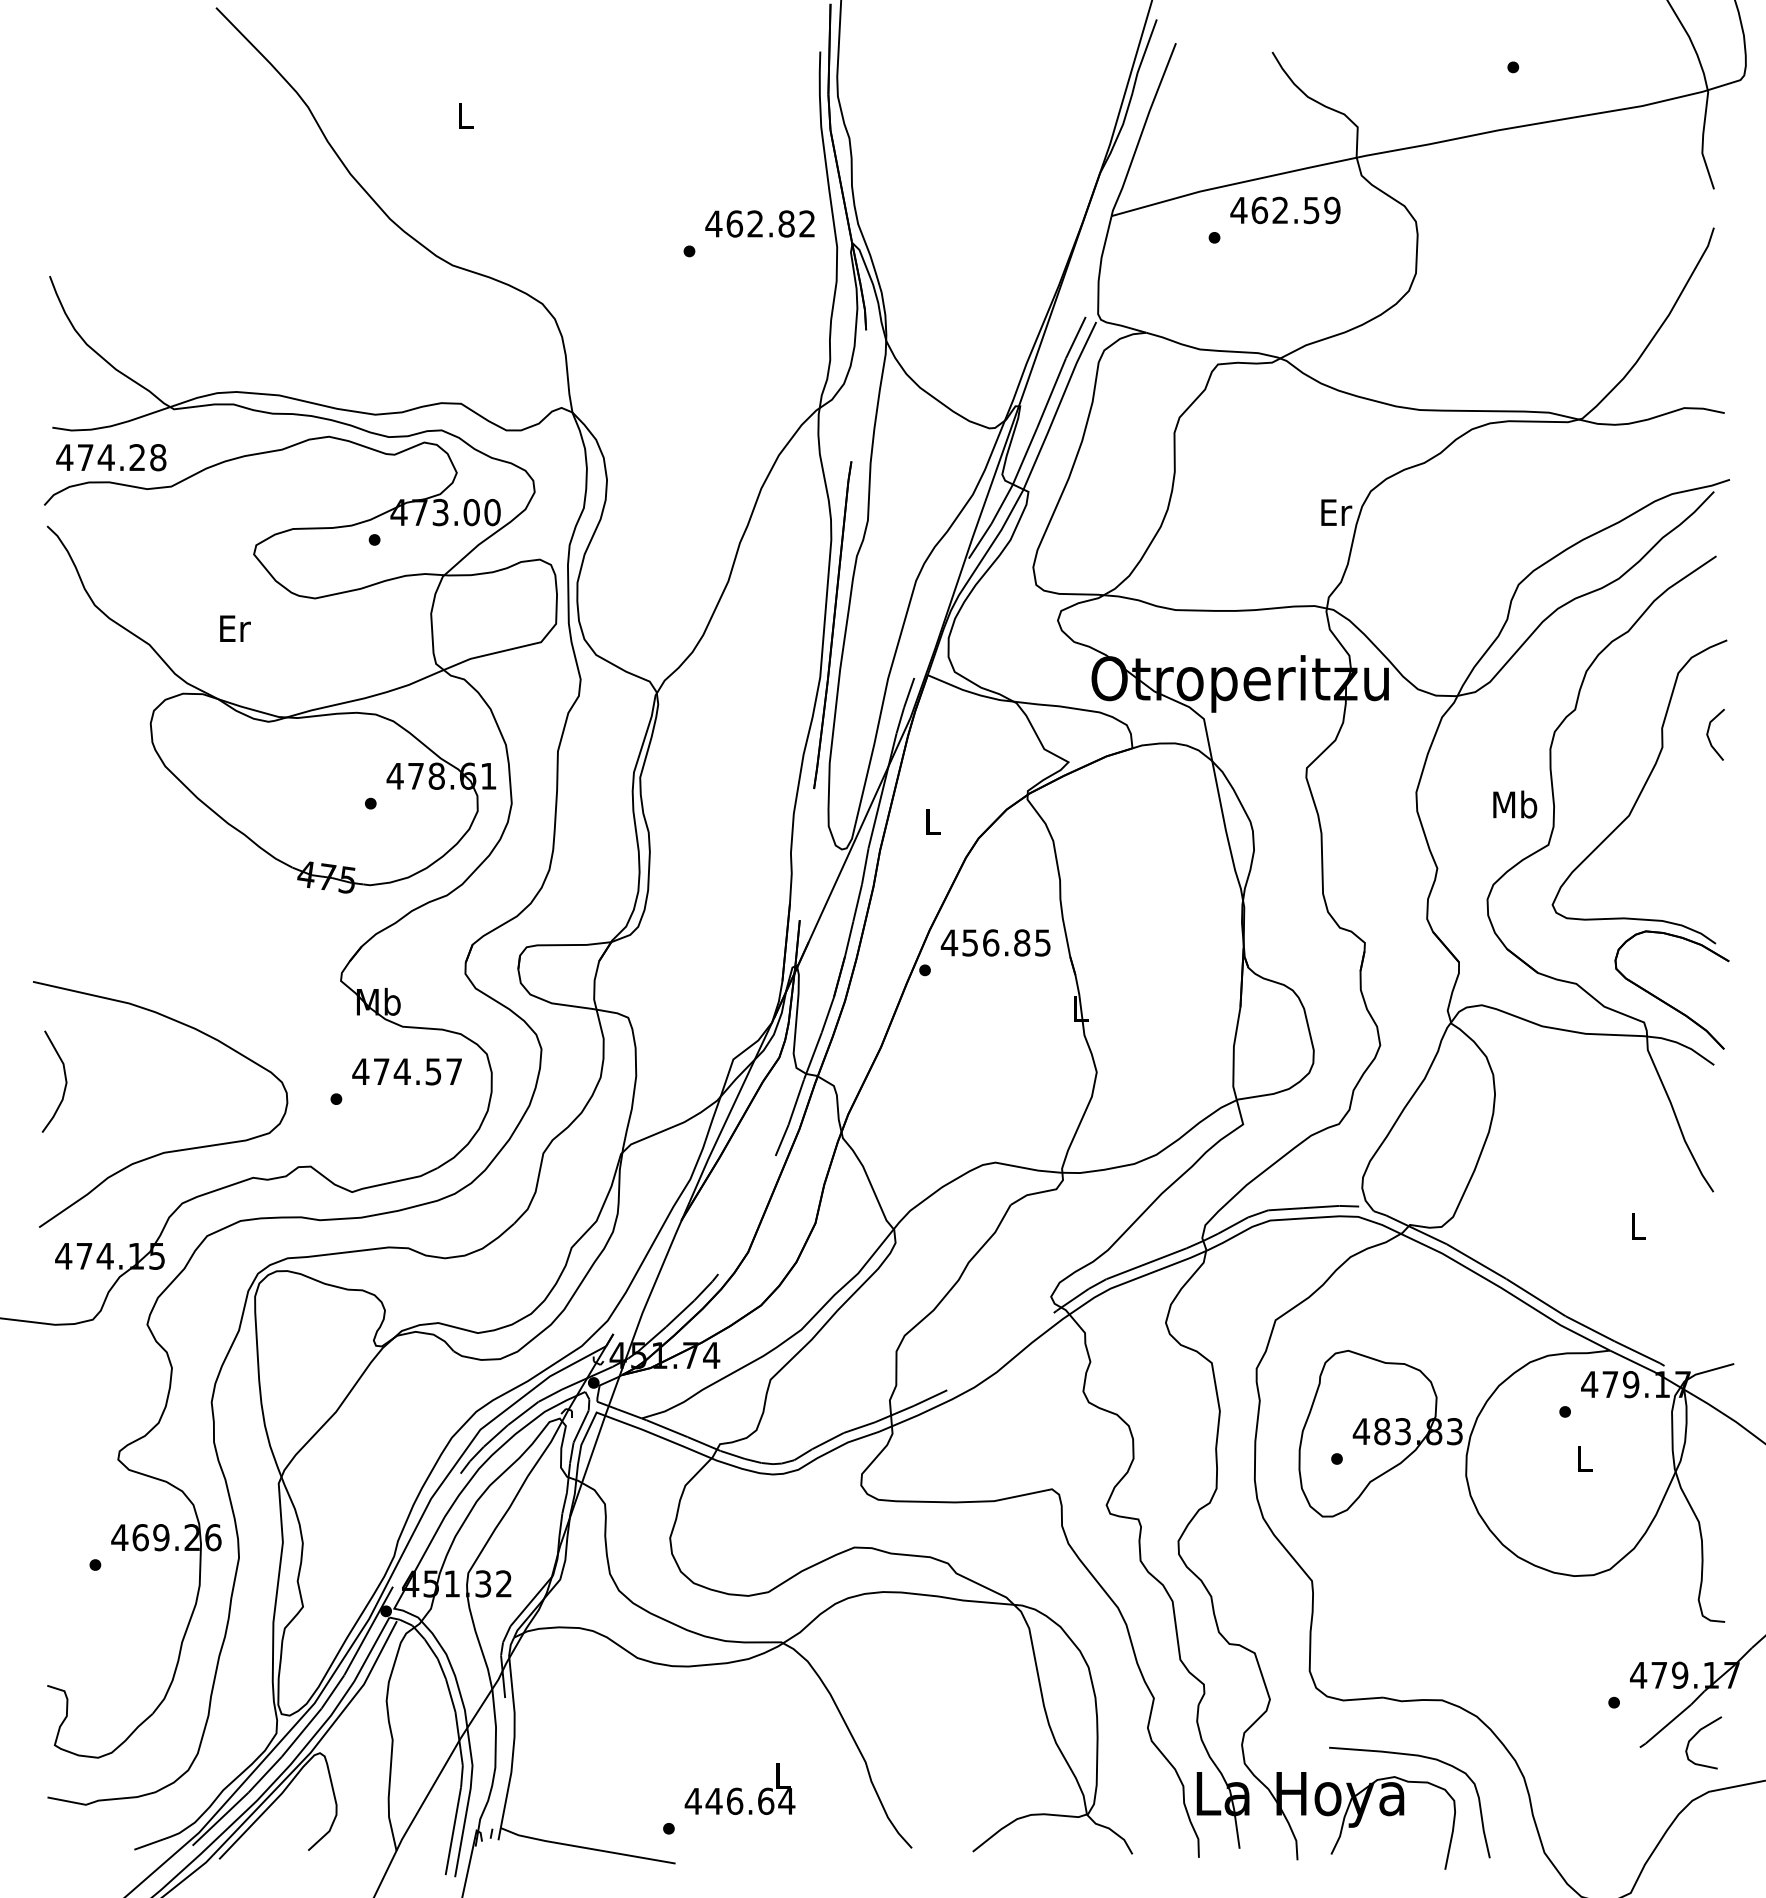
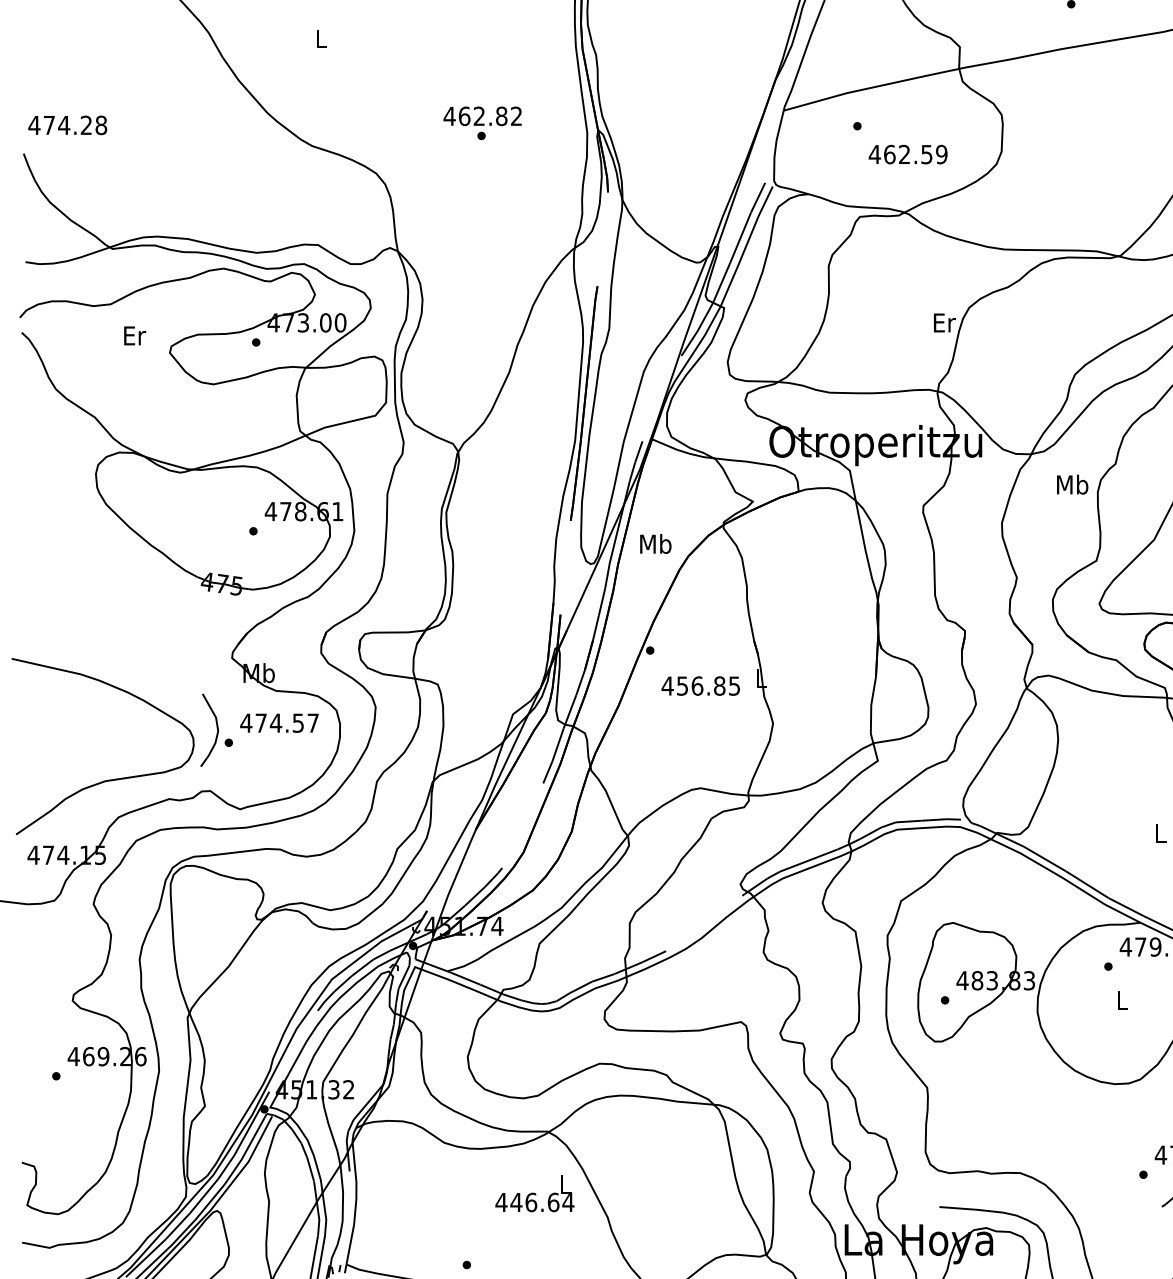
text: (1285, 210) -> (908, 154), moved
text: (759, 223) -> (482, 115), moved
text: (111, 457) -> (67, 125), moved
text: (235, 628) -> (135, 335), moved
text: (1515, 804) -> (1072, 484), moved
text: (932, 821) -> (655, 544), L -> Mb
text: (995, 942) -> (700, 685), moved
curve: (64, 1077) -> (216, 727), moved
text: (739, 1788) -> (534, 1193), moved

